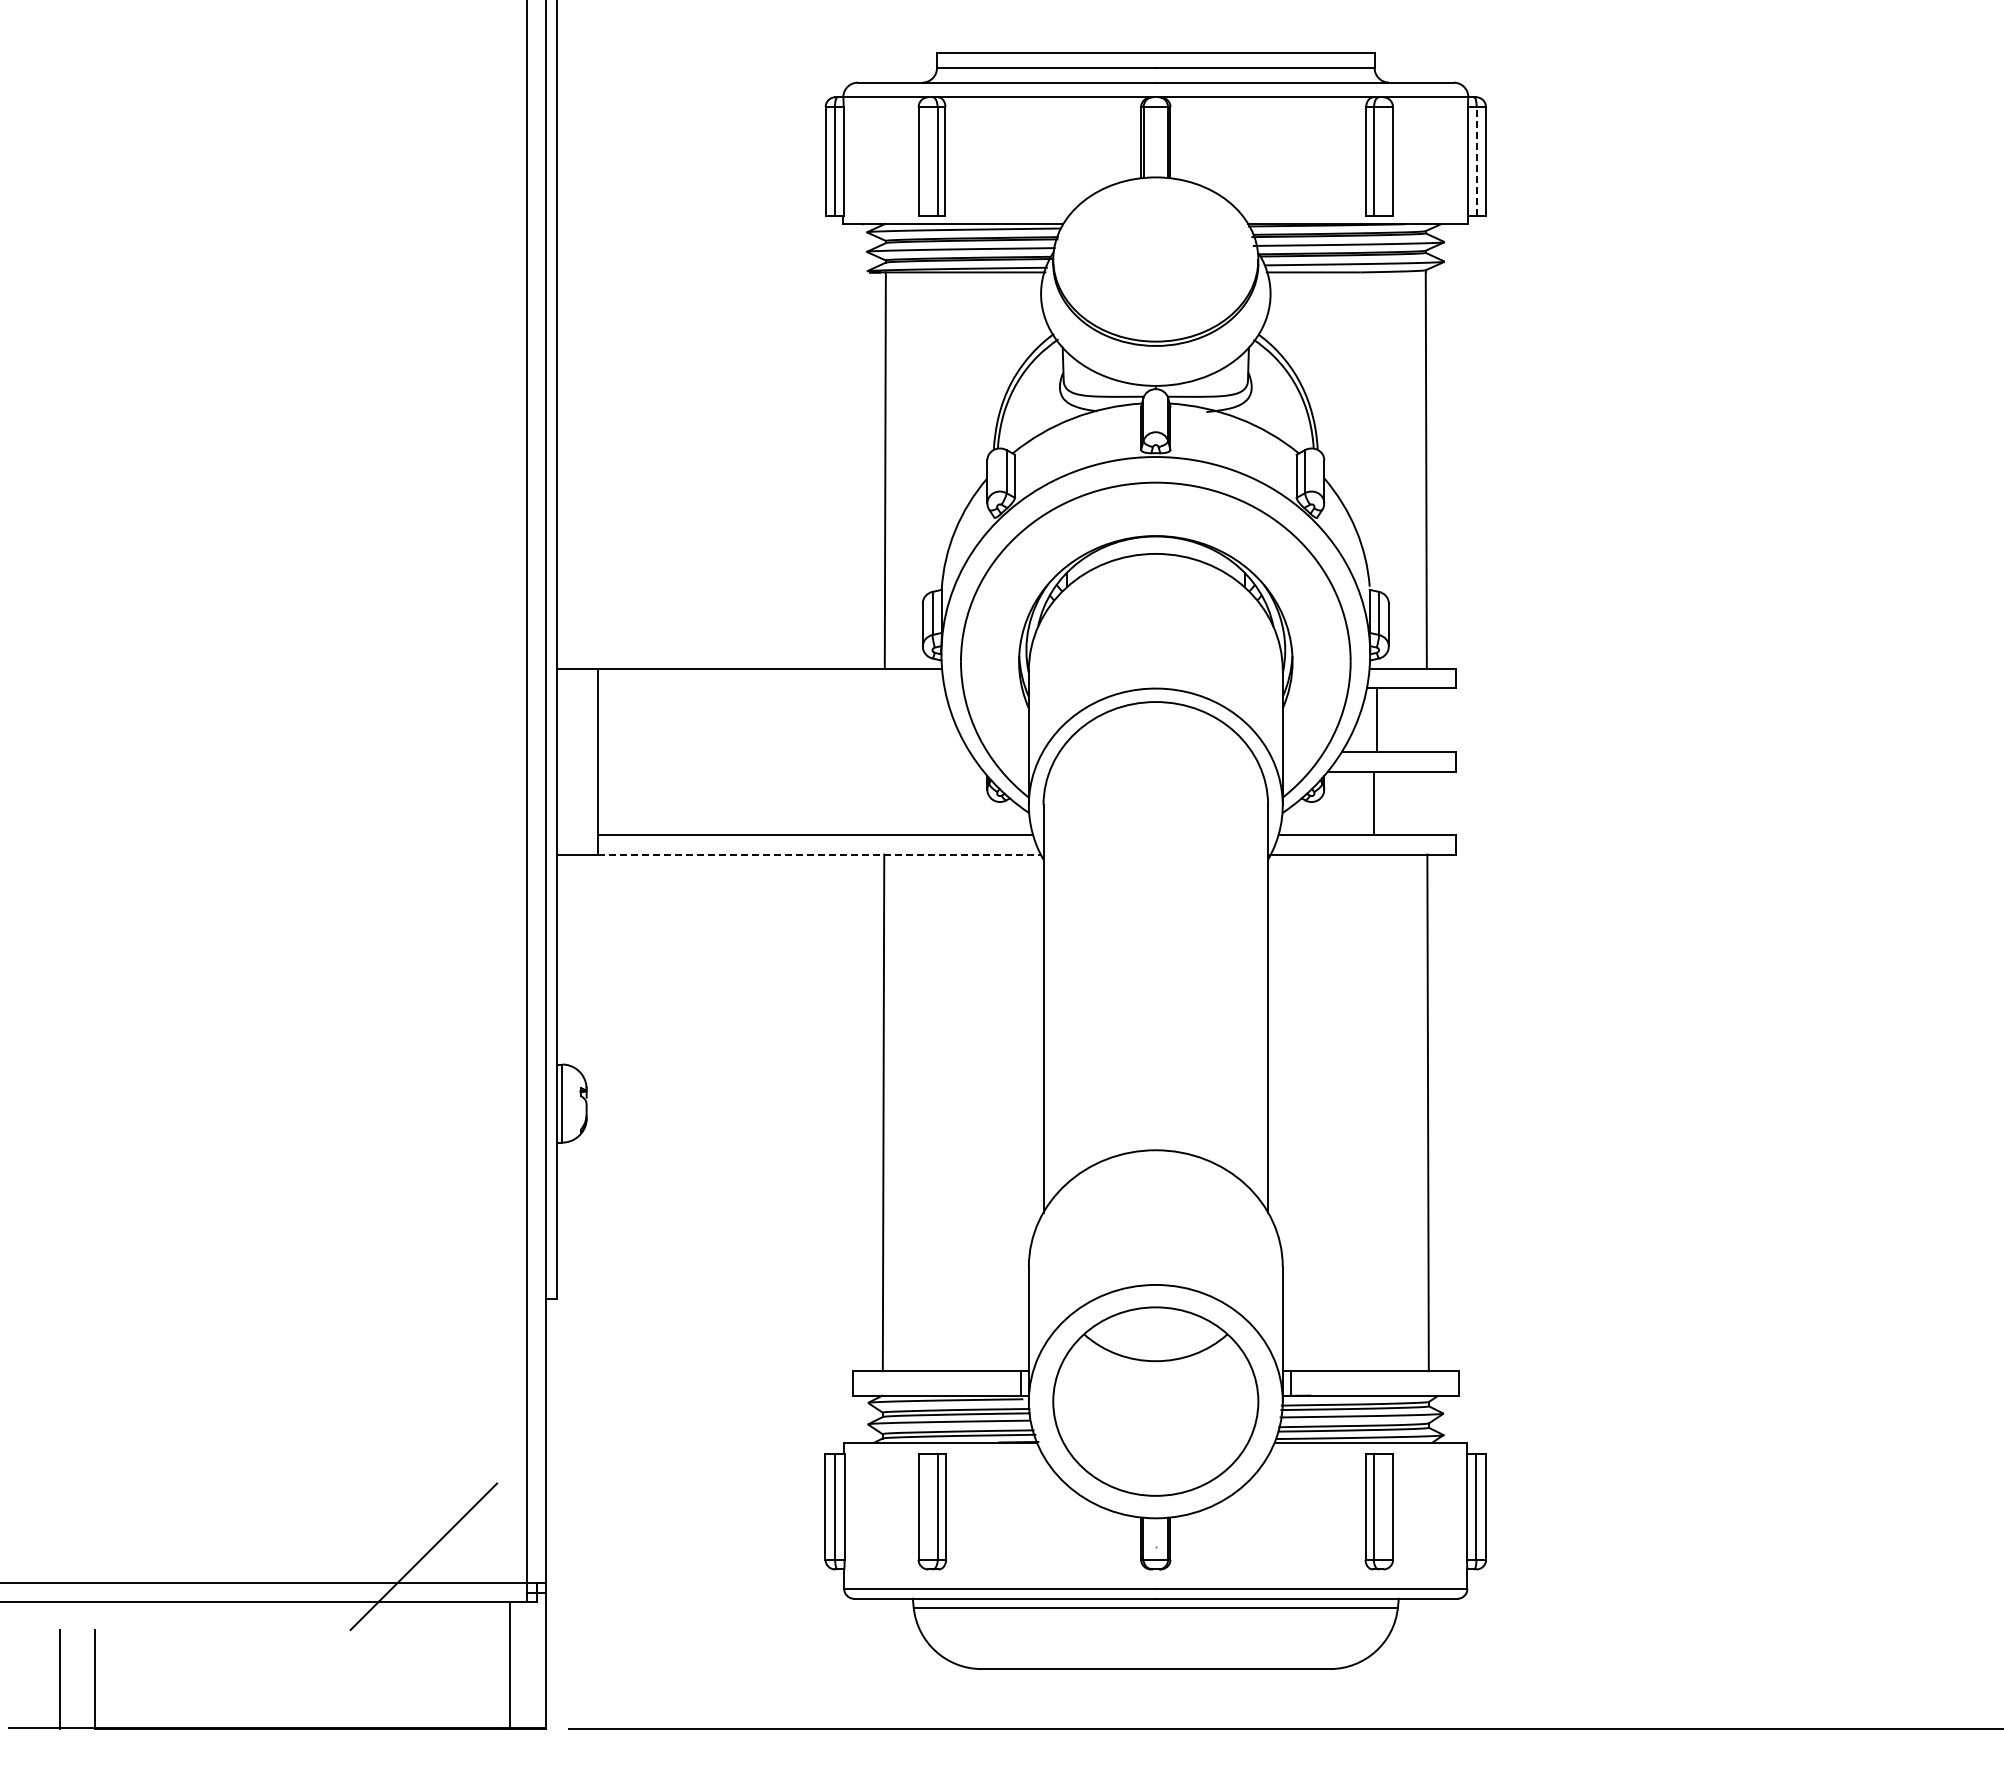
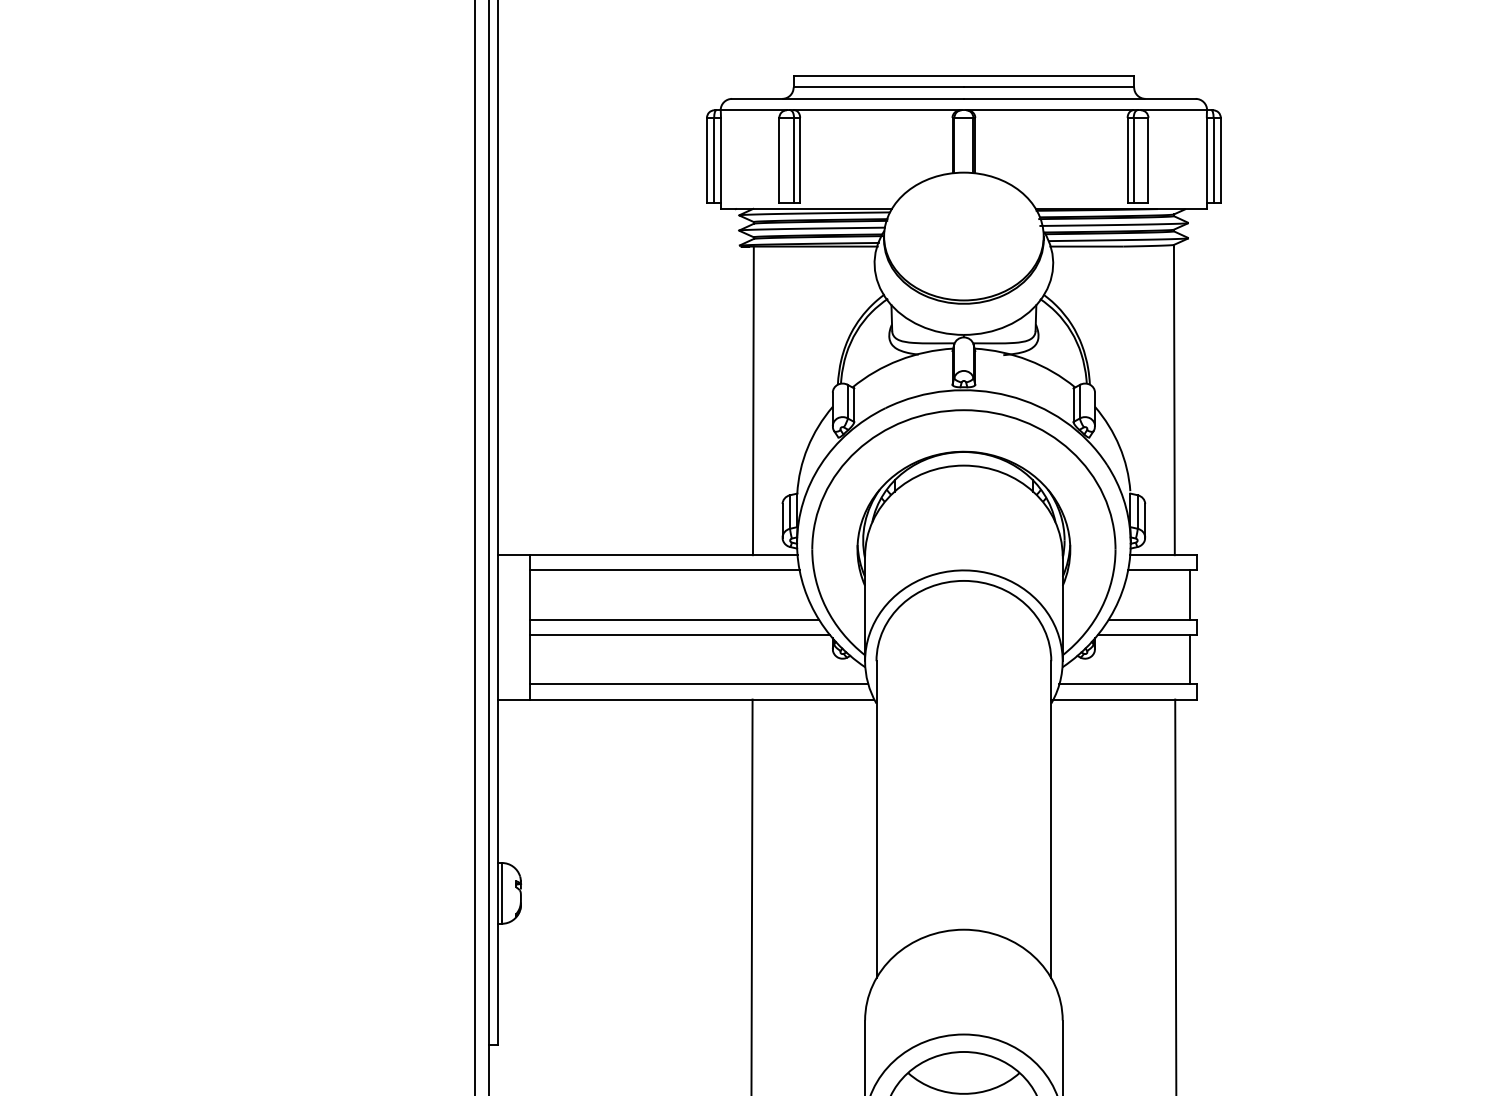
line: (1476, 161) -> (1213, 160), dashed -> solid
line: (771, 688) -> (664, 570), added
line: (1377, 719) -> (1190, 594), moved
line: (783, 751) -> (674, 619), added
line: (790, 771) -> (679, 634), added
line: (1374, 802) -> (1190, 659), moved
line: (820, 854) -> (702, 699), dashed -> solid

